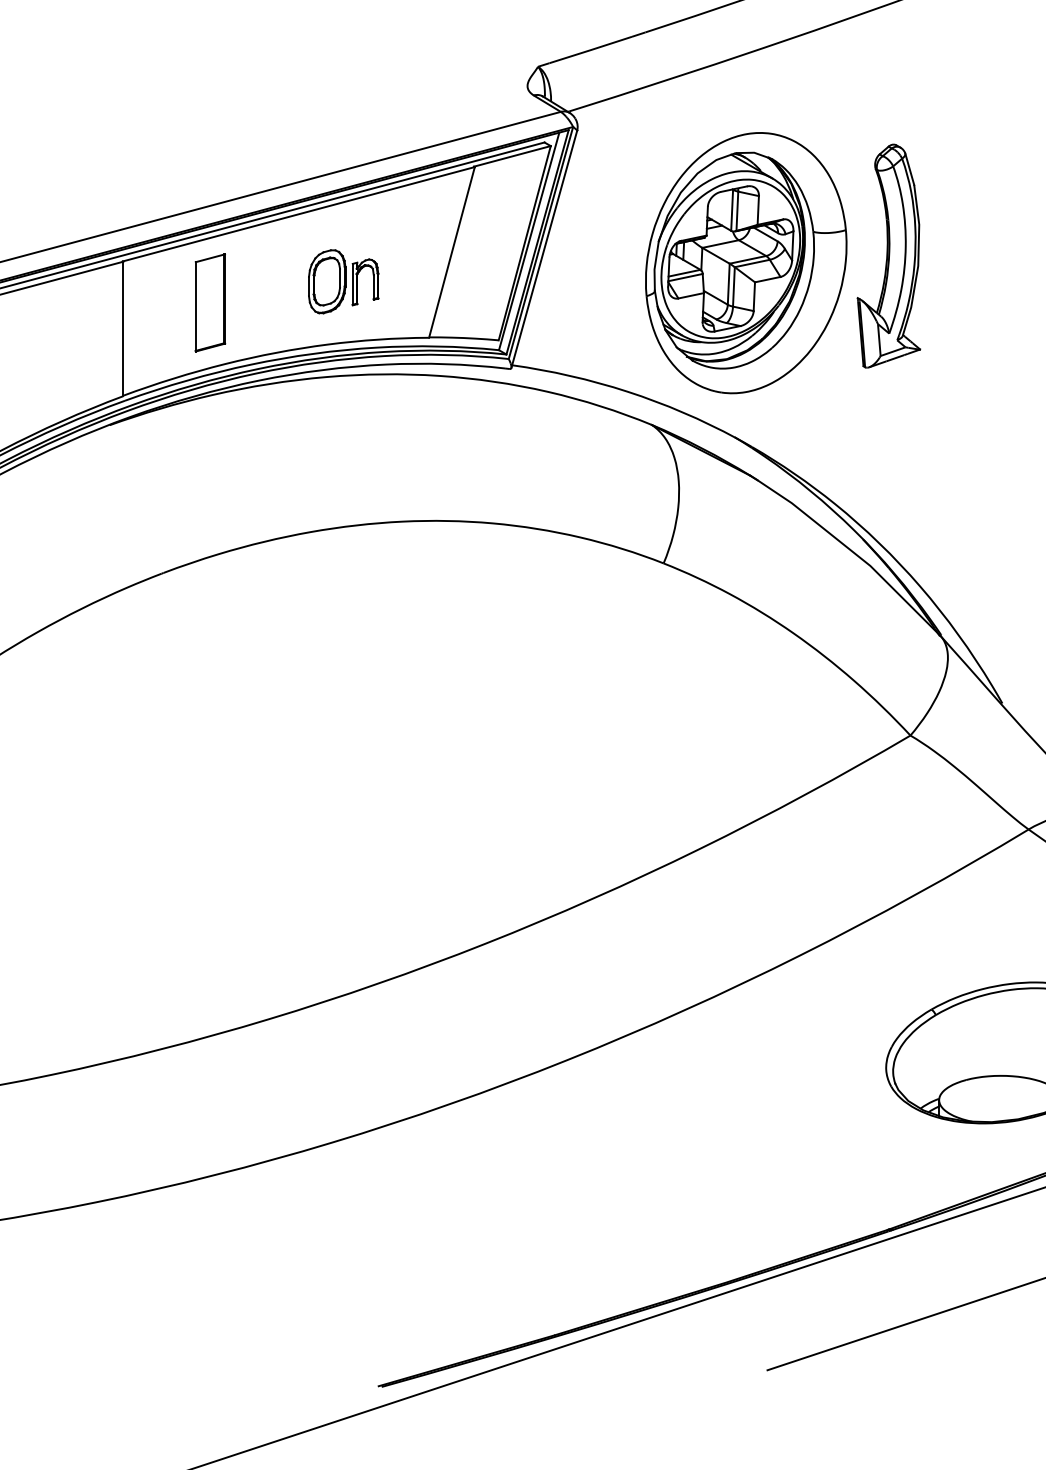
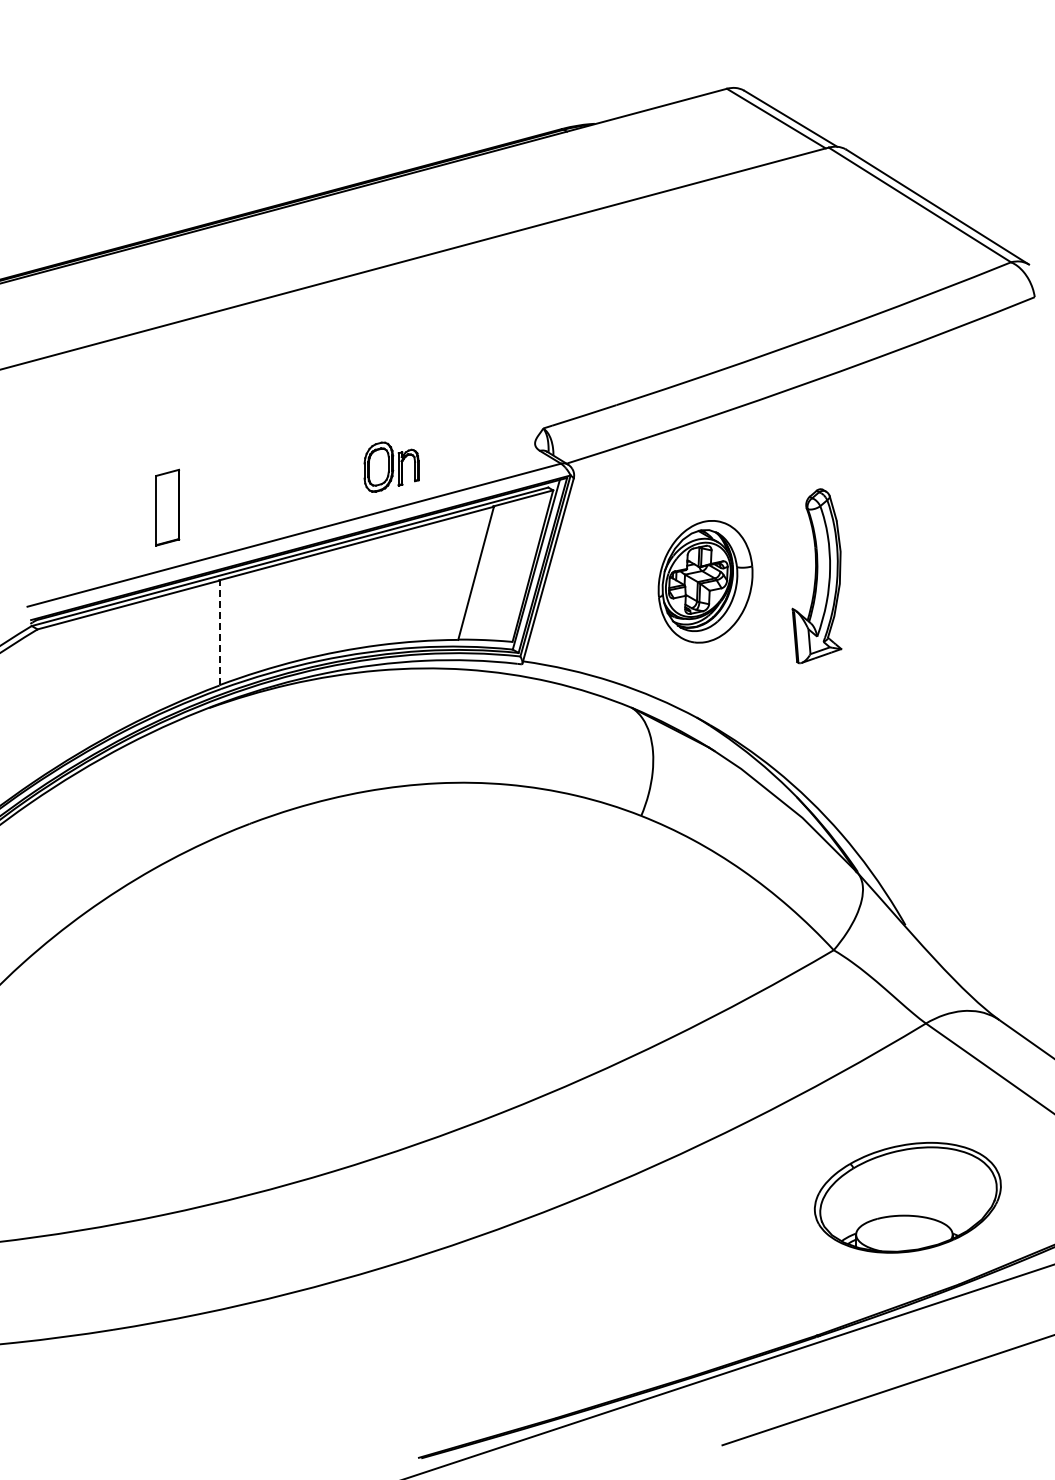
part: (746, 262) -> (705, 581), size x0.6
part: (343, 280) -> (391, 466), moved
part: (210, 302) -> (167, 507), moved
line: (123, 328) -> (219, 632), solid -> dashed

